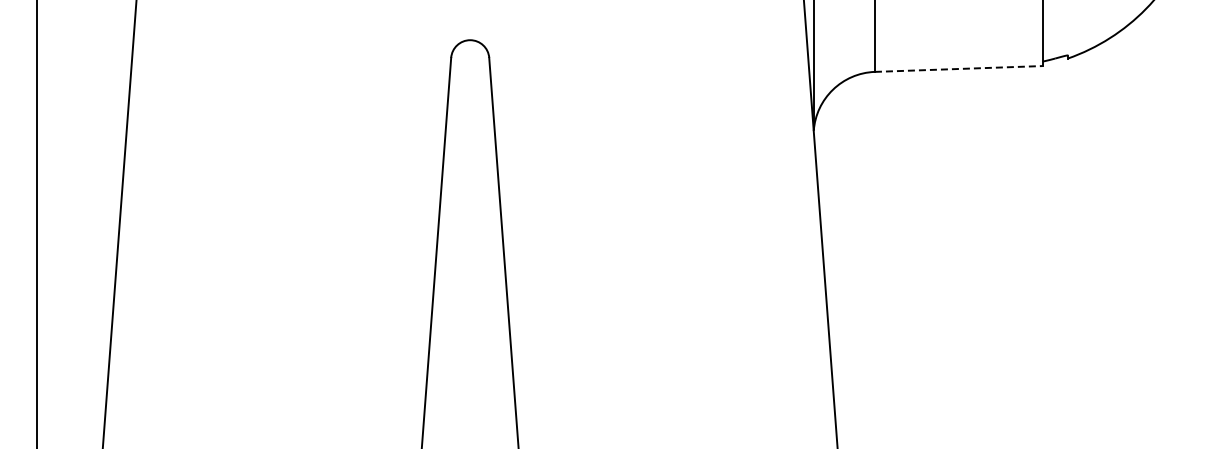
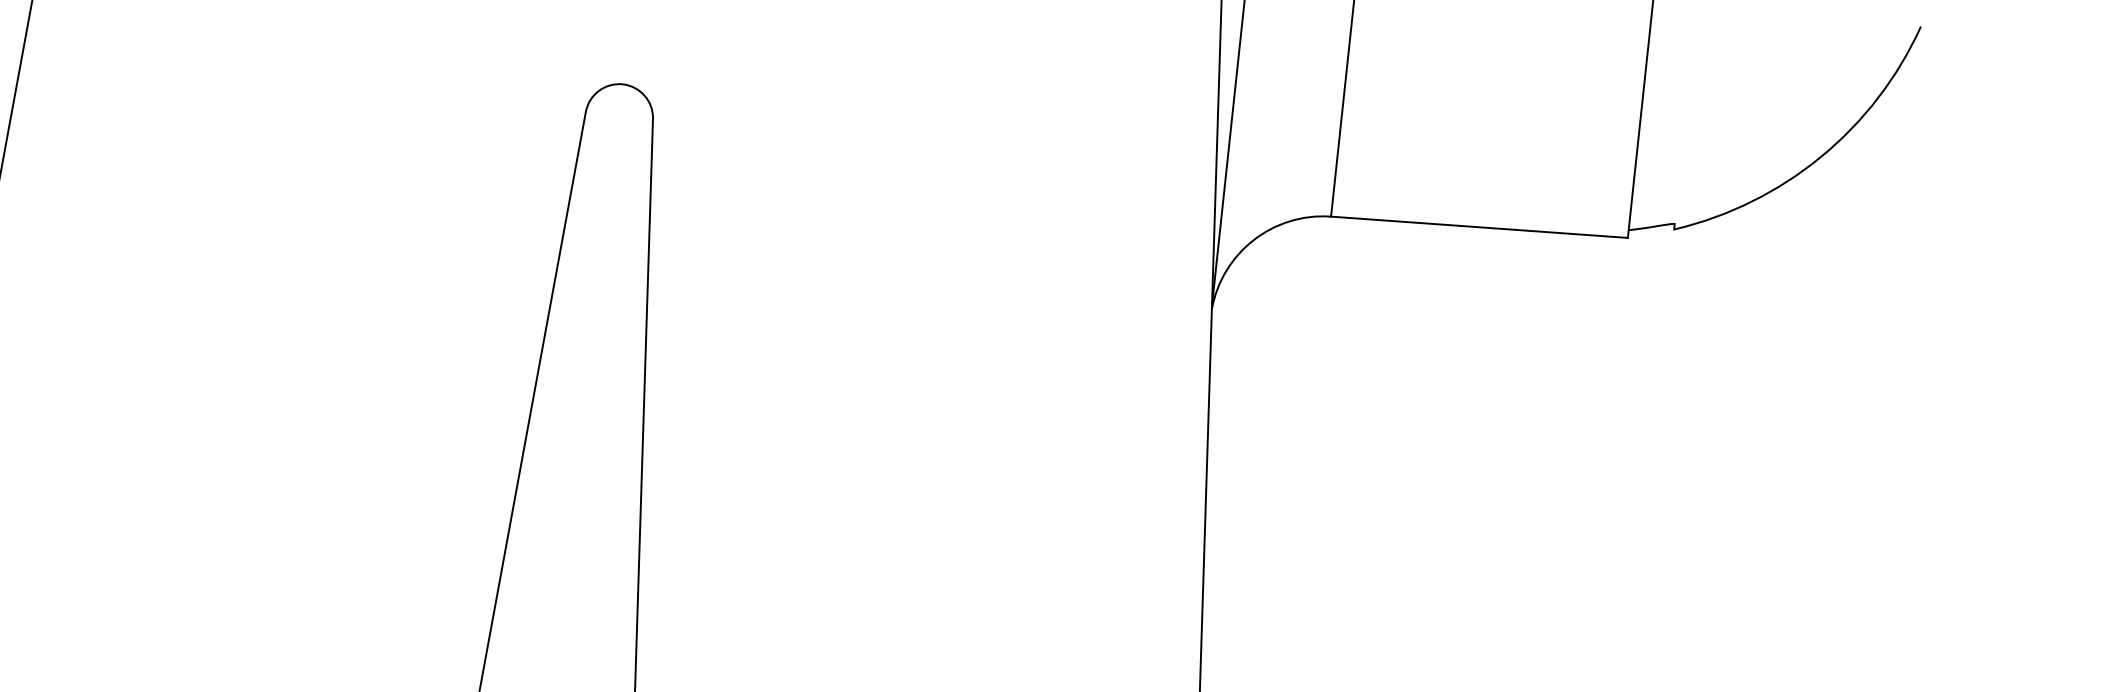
line: (958, 68) -> (1479, 226), dashed -> solid

